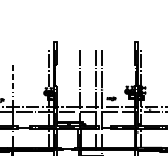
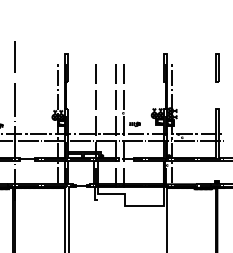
line: (13, 43) -> (14, 56), added
line: (13, 79) -> (14, 100), dashed -> solid

